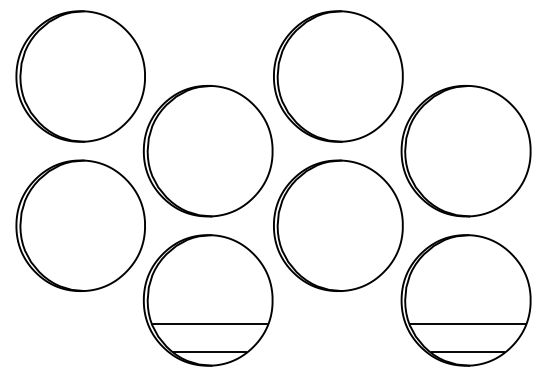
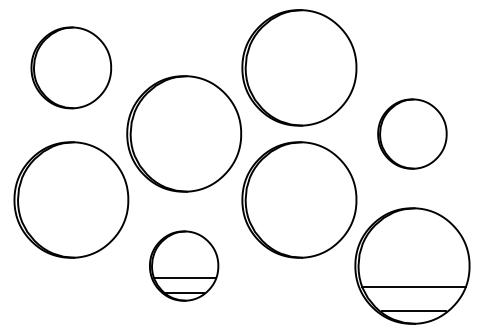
part: (80, 76) -> (71, 67), size x0.7
part: (465, 151) -> (411, 134), size x0.6
part: (207, 300) -> (183, 266), size x0.6

